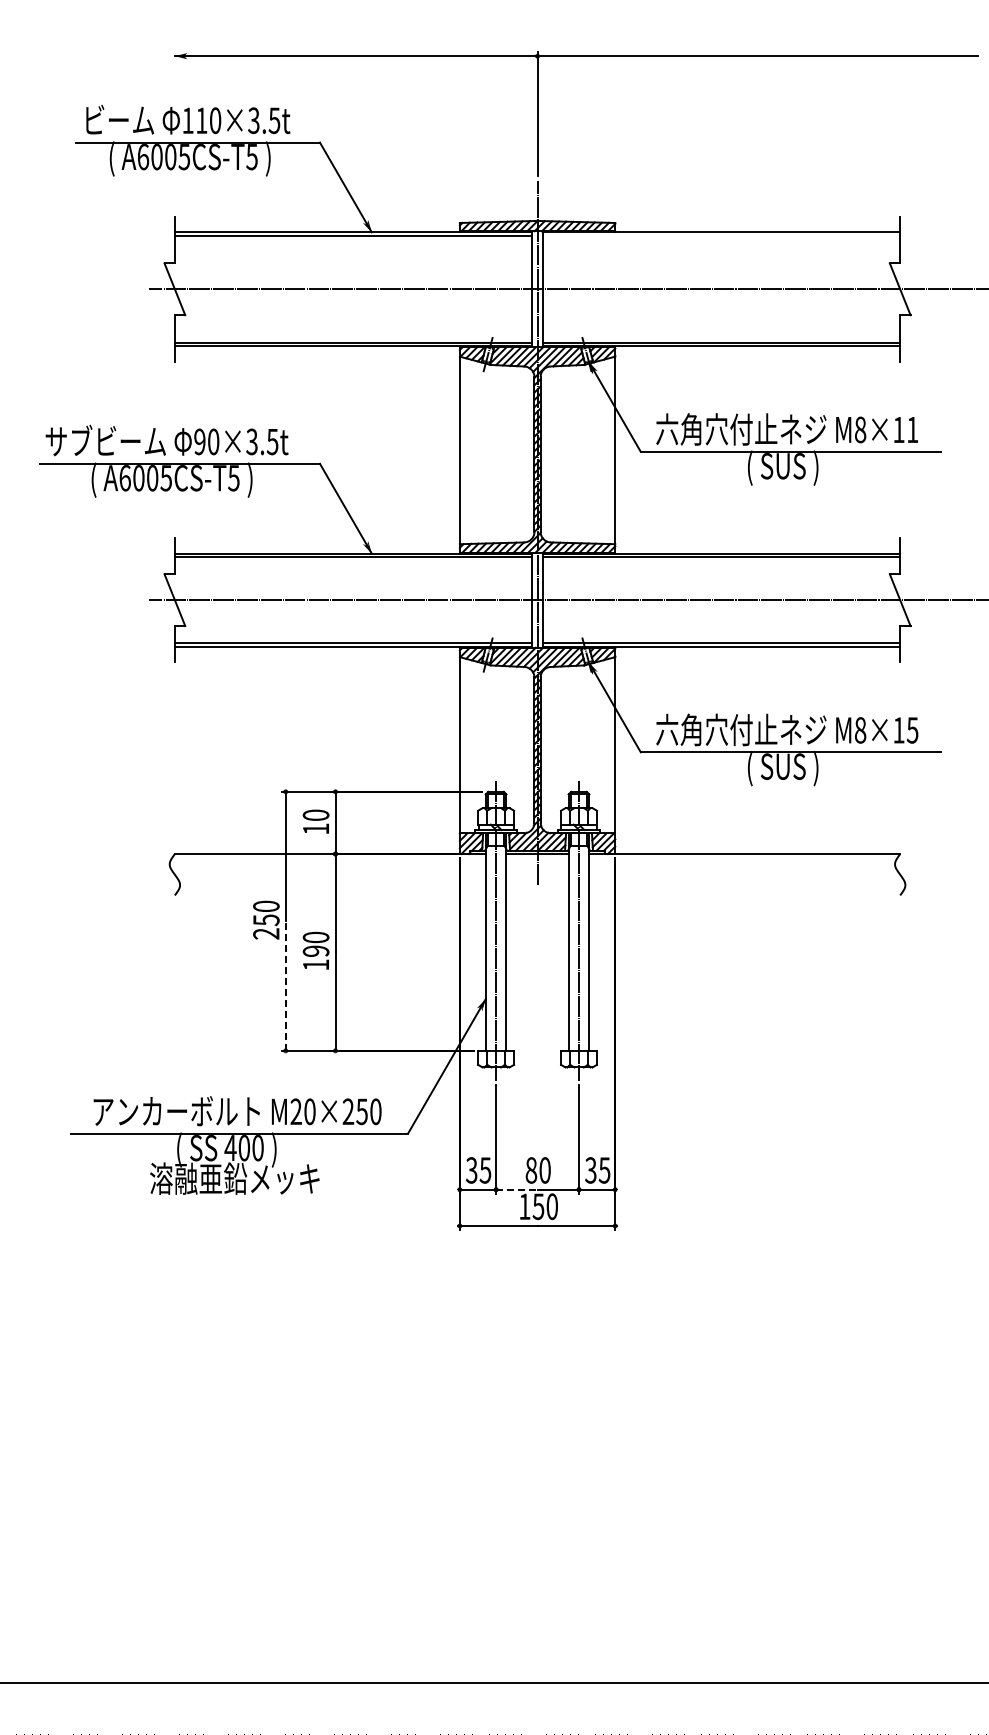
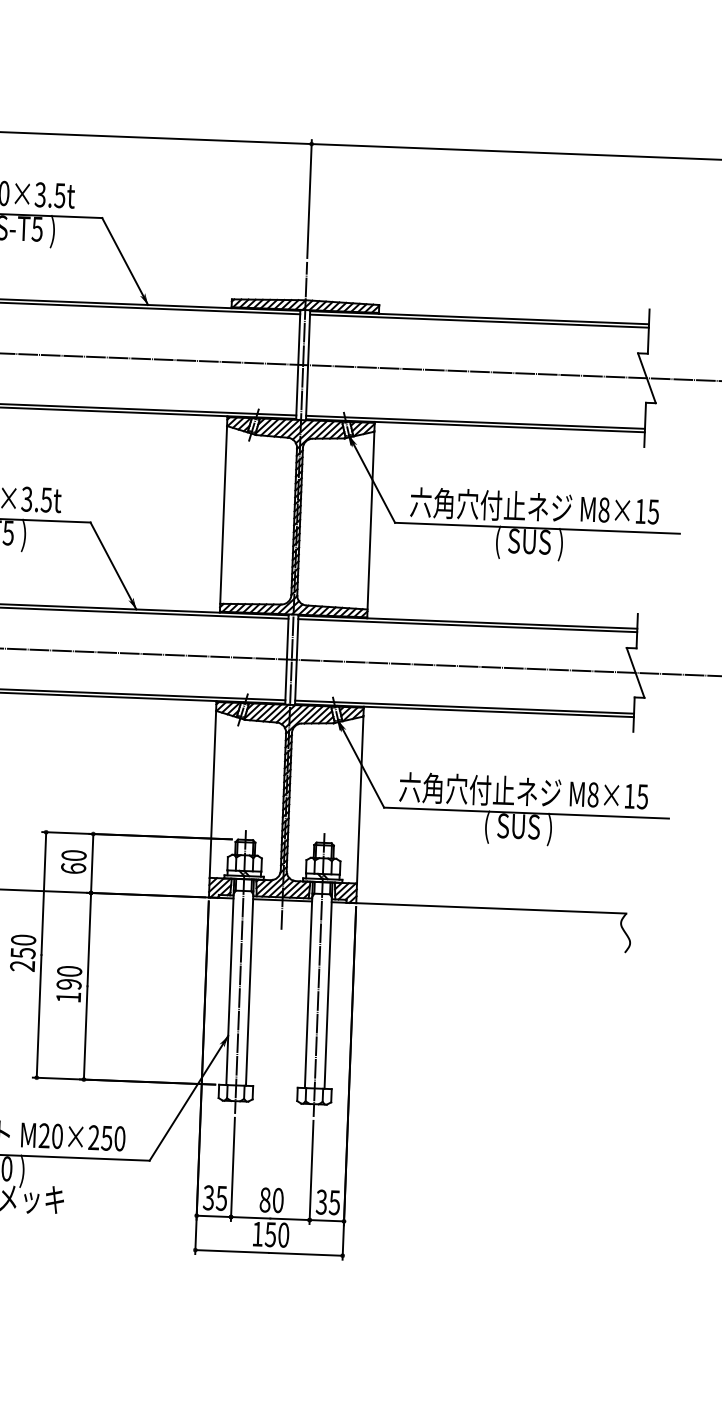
line: (721, 235) -> (479, 320), added
text: (912, 430) -> (653, 512), M8×11 -> M8×15
text: (315, 828) -> (73, 868), 10 -> 60
line: (285, 986) -> (38, 1016), dashed -> solid
line: (516, 1189) -> (250, 1217), dashed -> solid

